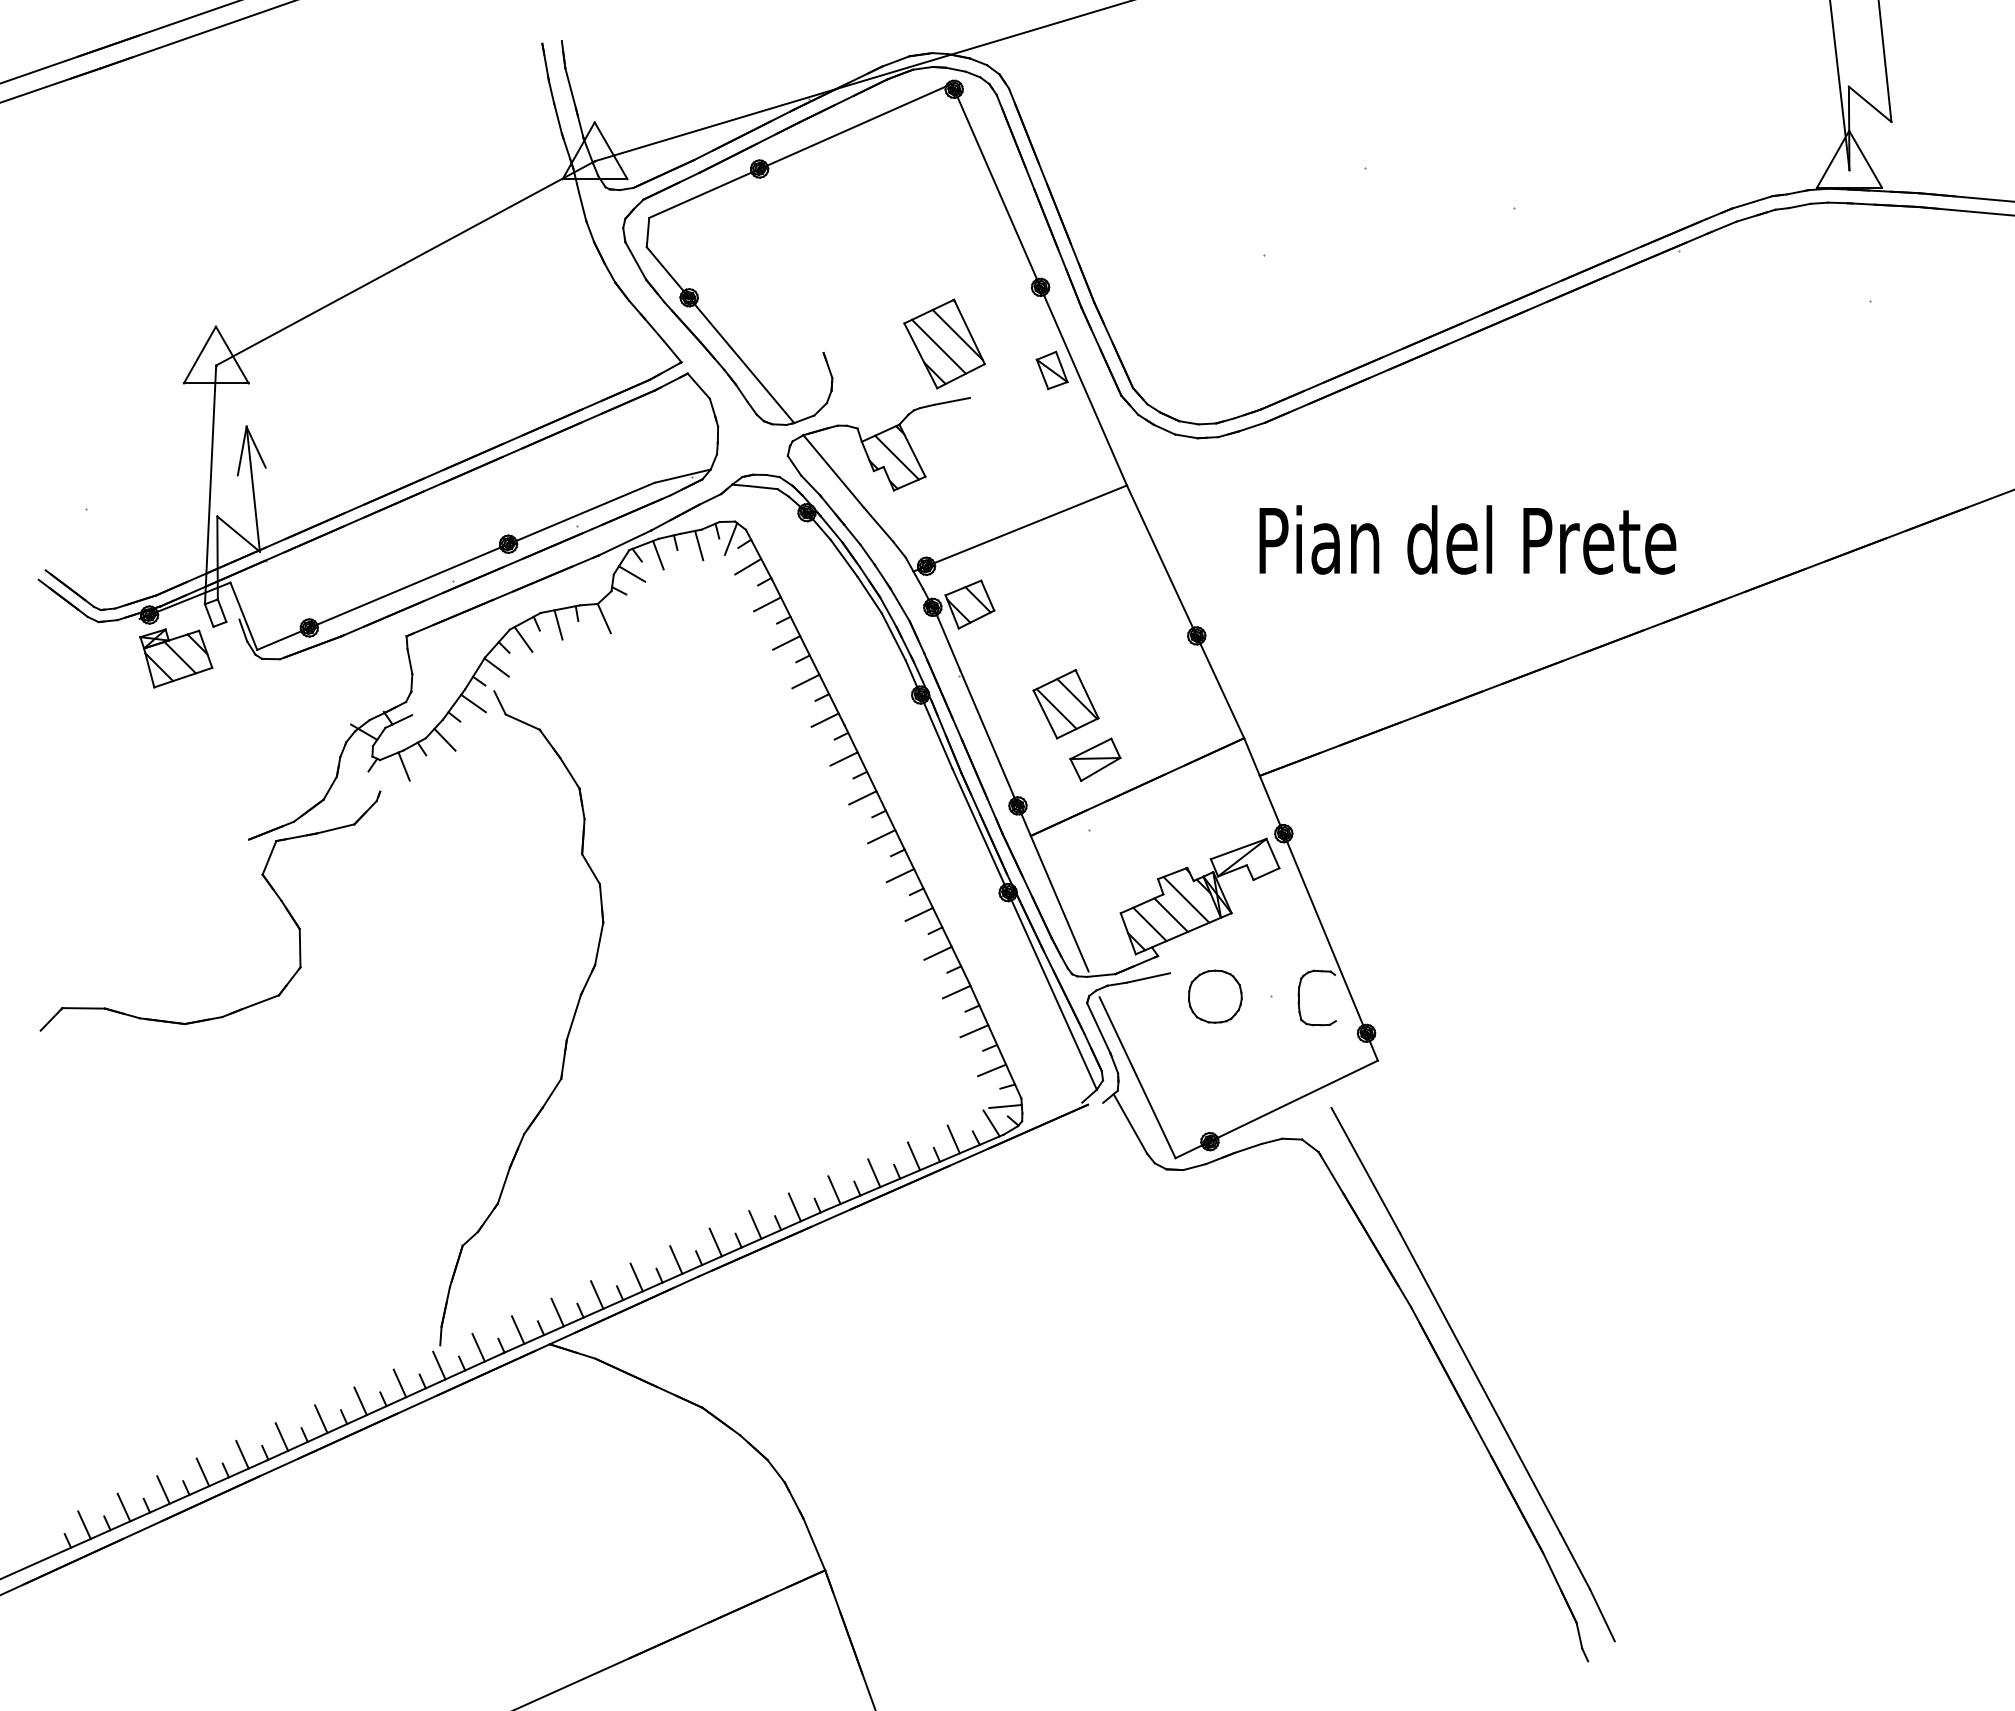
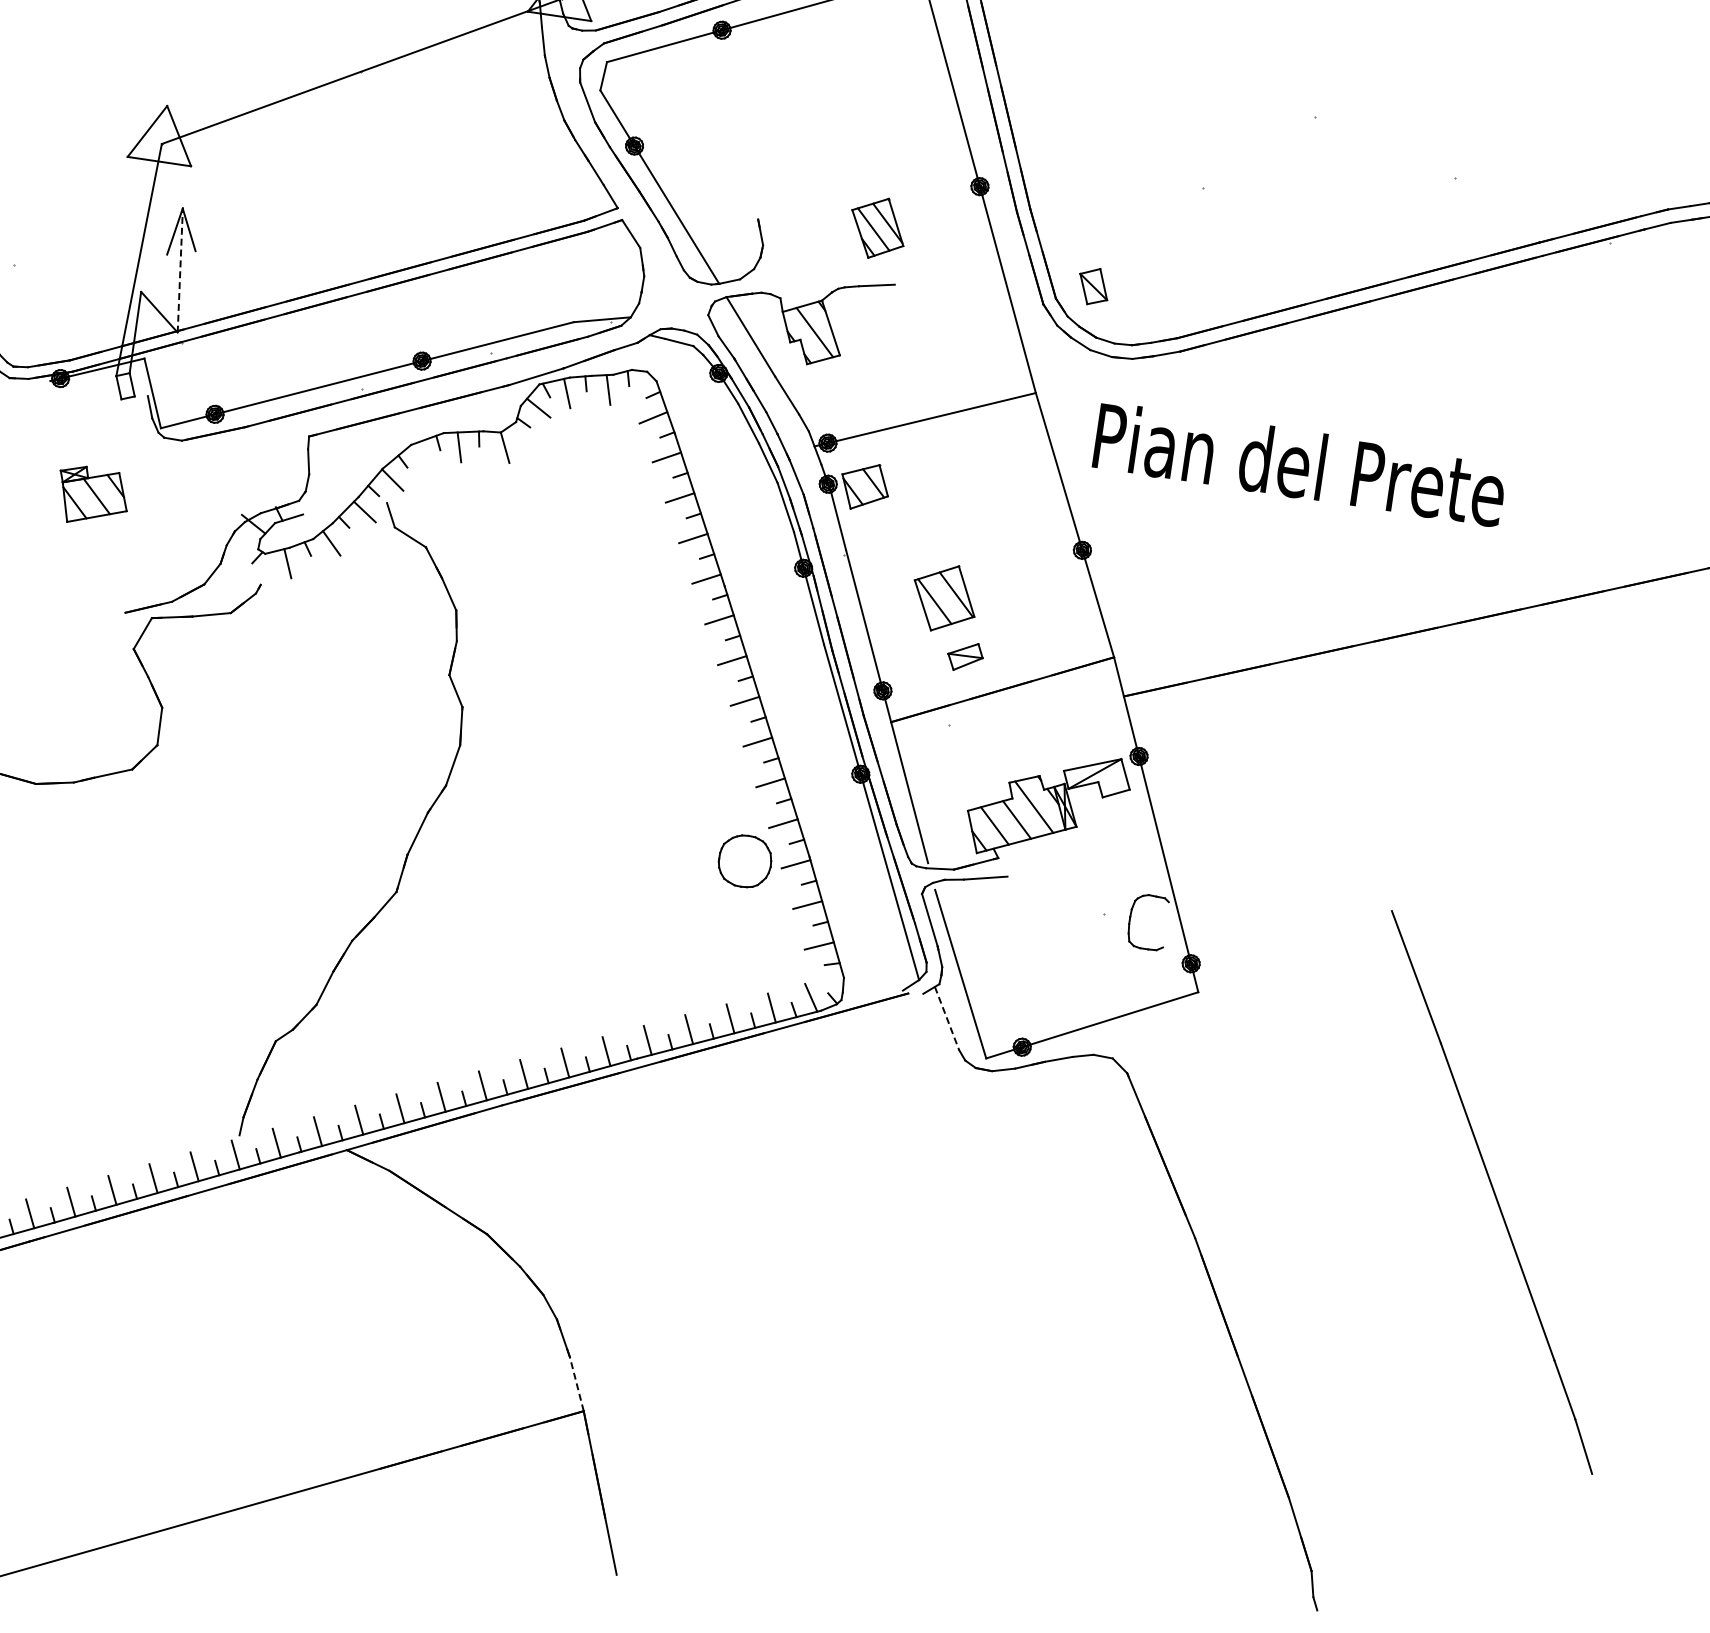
part: (944, 343) -> (877, 227), size x0.7
part: (1051, 370) -> (1093, 286), moved
line: (253, 489) -> (180, 270), solid -> dashed
line: (730, 538) -> (640, 387), removed
text: (1467, 539) -> (1299, 464), moved
line: (523, 639) -> (423, 456), removed
part: (176, 658) -> (93, 496), moved
part: (1095, 759) -> (965, 656), size x0.7
part: (1215, 996) -> (745, 861), moved
line: (1005, 1106) -> (827, 983), removed
line: (1130, 1124) -> (946, 1018), solid -> dashed
part: (1472, 1374) -> (1491, 1192), moved
line: (814, 1543) -> (577, 1383), solid -> dashed

